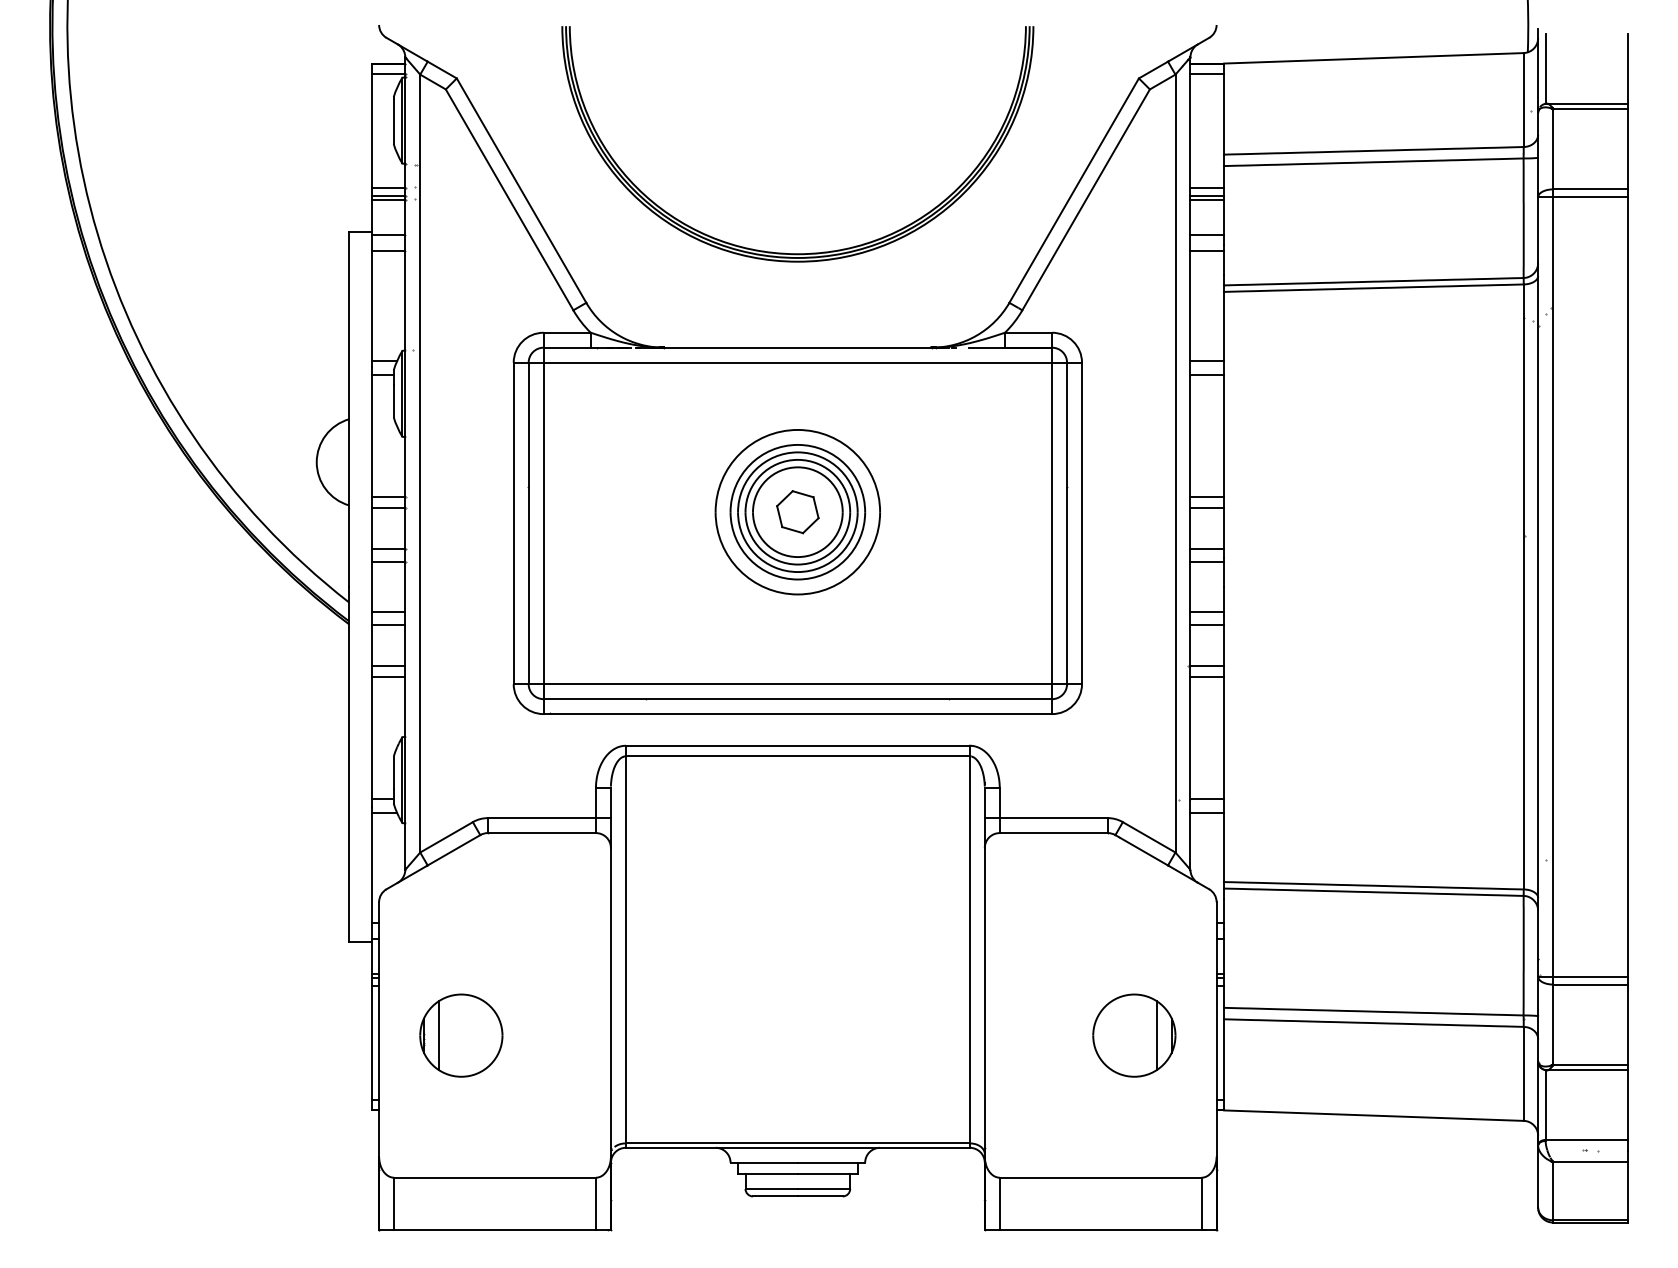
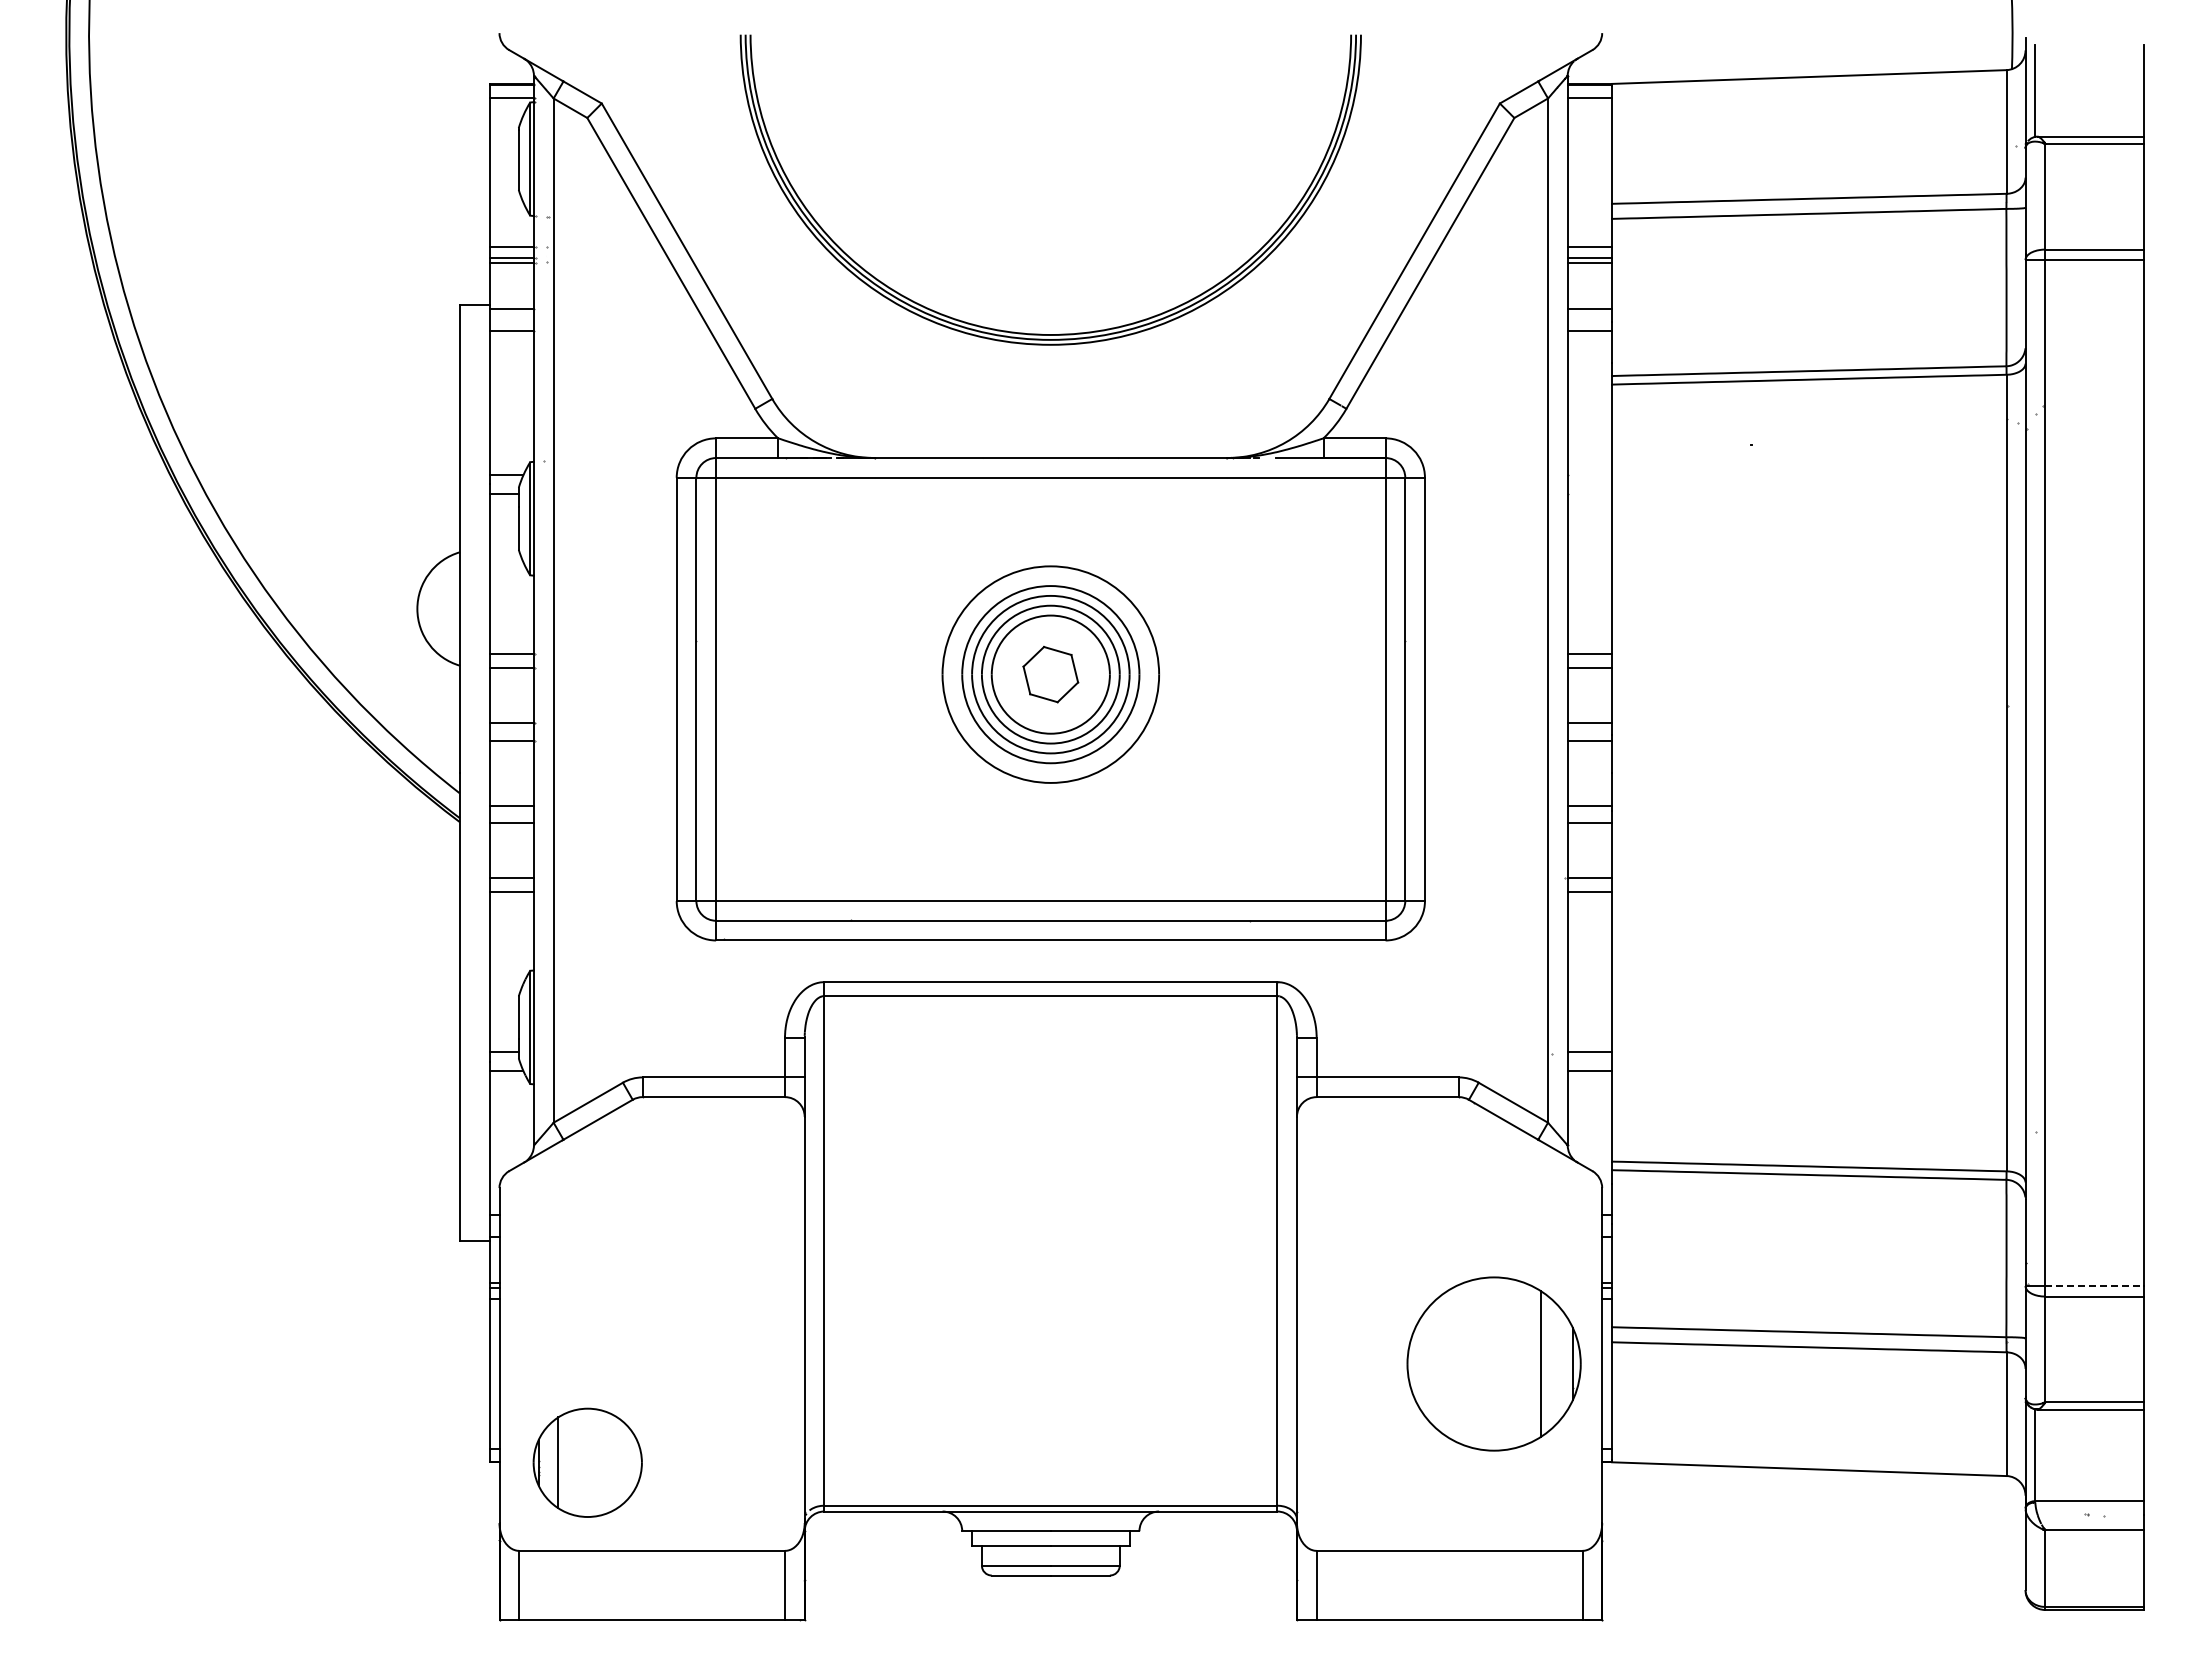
line: (1206, 360) -> (1589, 475), removed
line: (1206, 375) -> (1589, 494), removed
line: (1590, 976) -> (2094, 1286), solid -> dashed
part: (461, 1035) -> (587, 1462), moved
part: (1134, 1035) -> (1493, 1363), size x1.6

